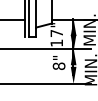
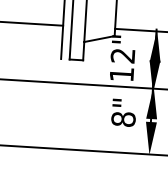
text: (56, 33) -> (122, 55), 17" -> 12"

